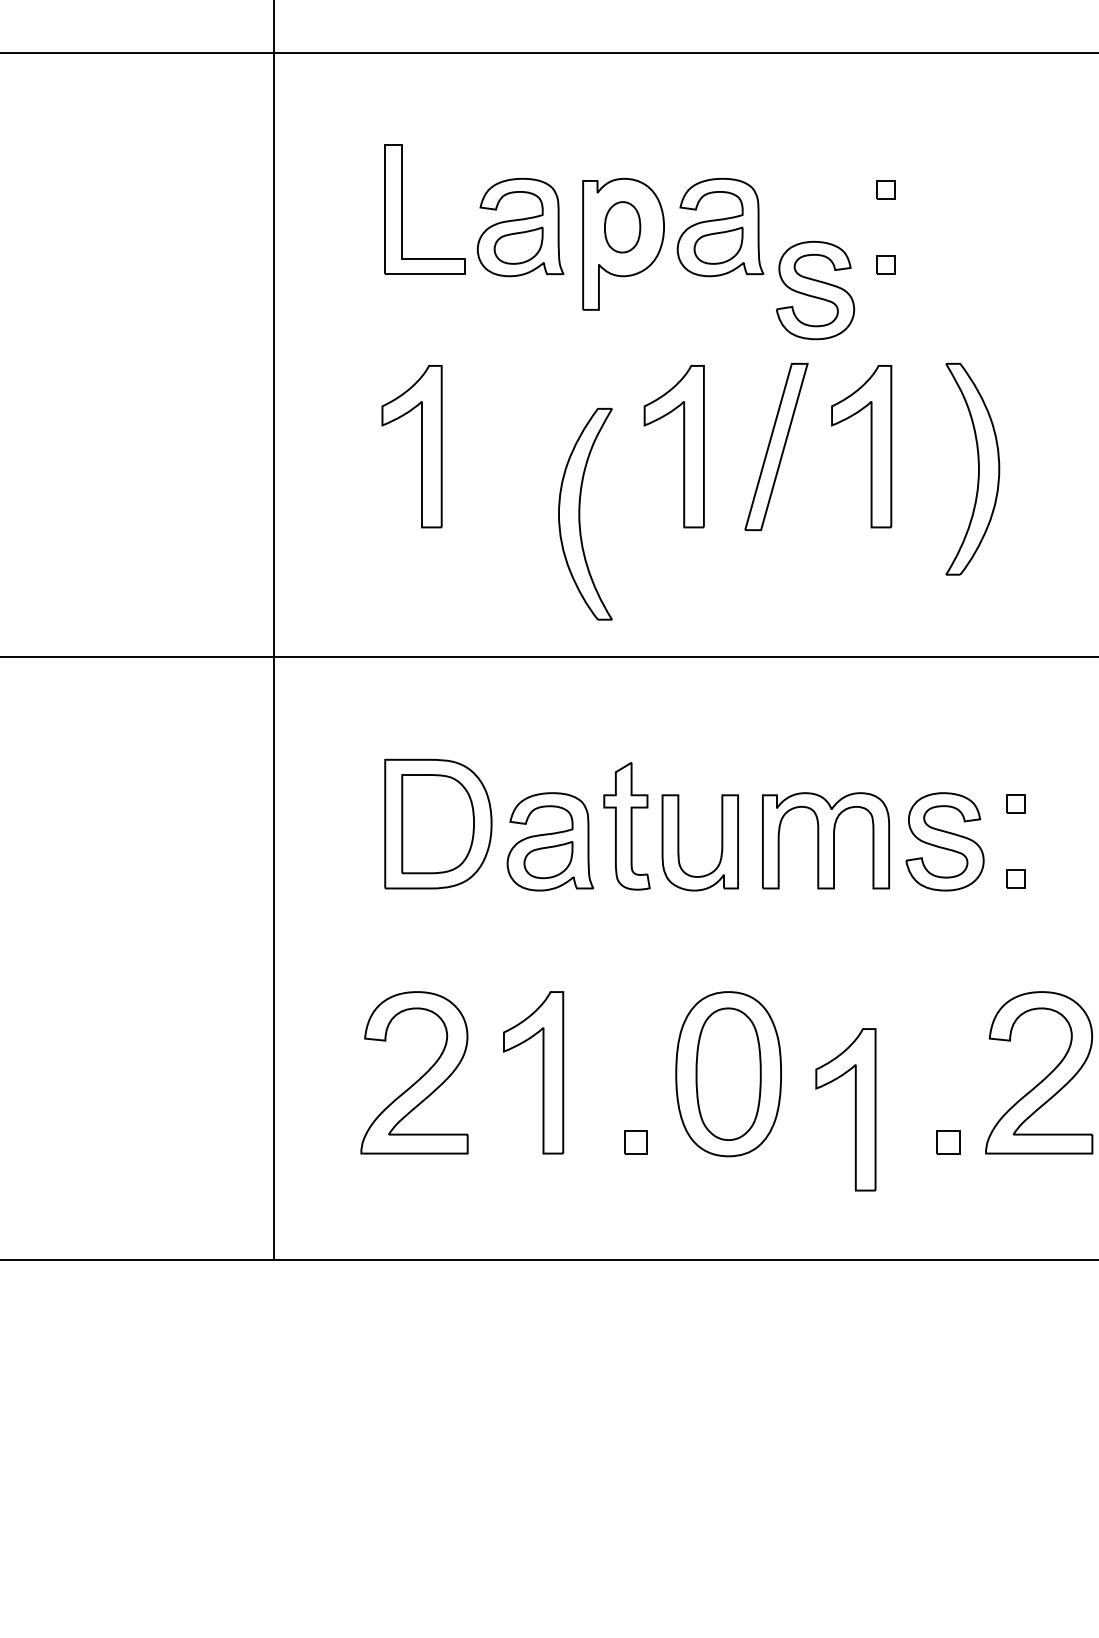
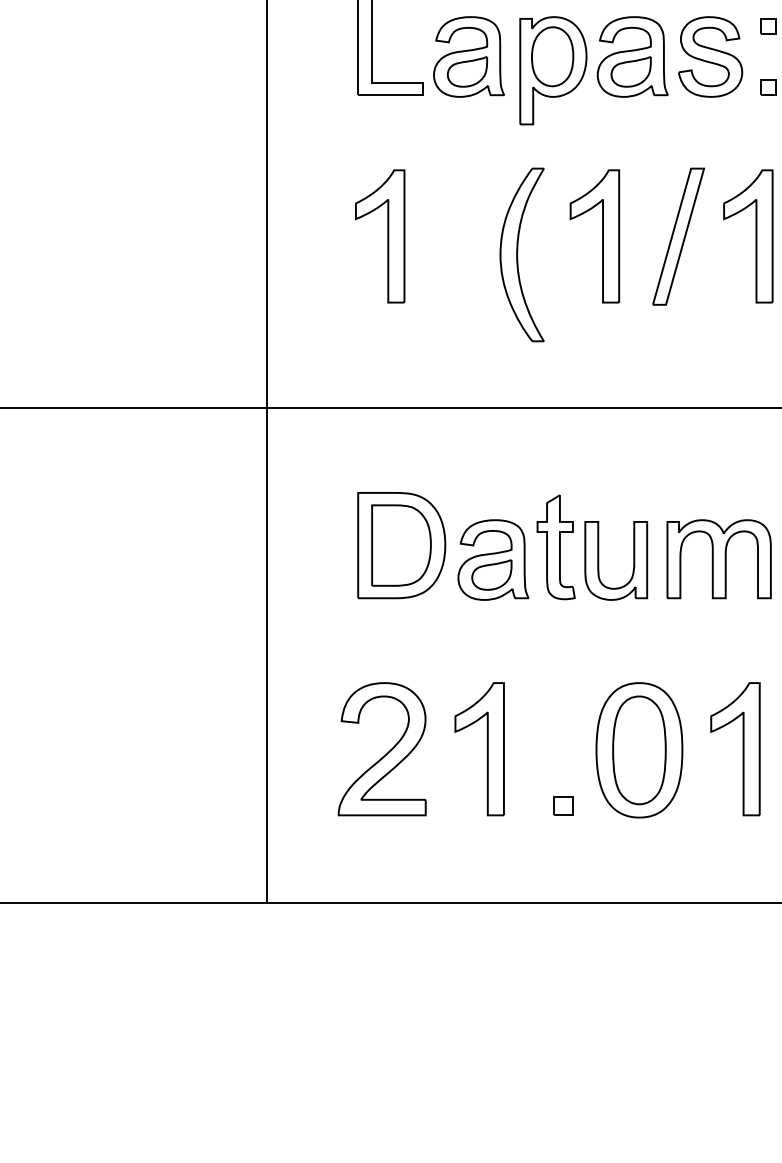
part: (622, 227) -> (552, 56), size x1.43
part: (815, 290) -> (710, 56), moved
part: (585, 514) -> (522, 255), moved
part: (854, 1109) -> (742, 748), moved

